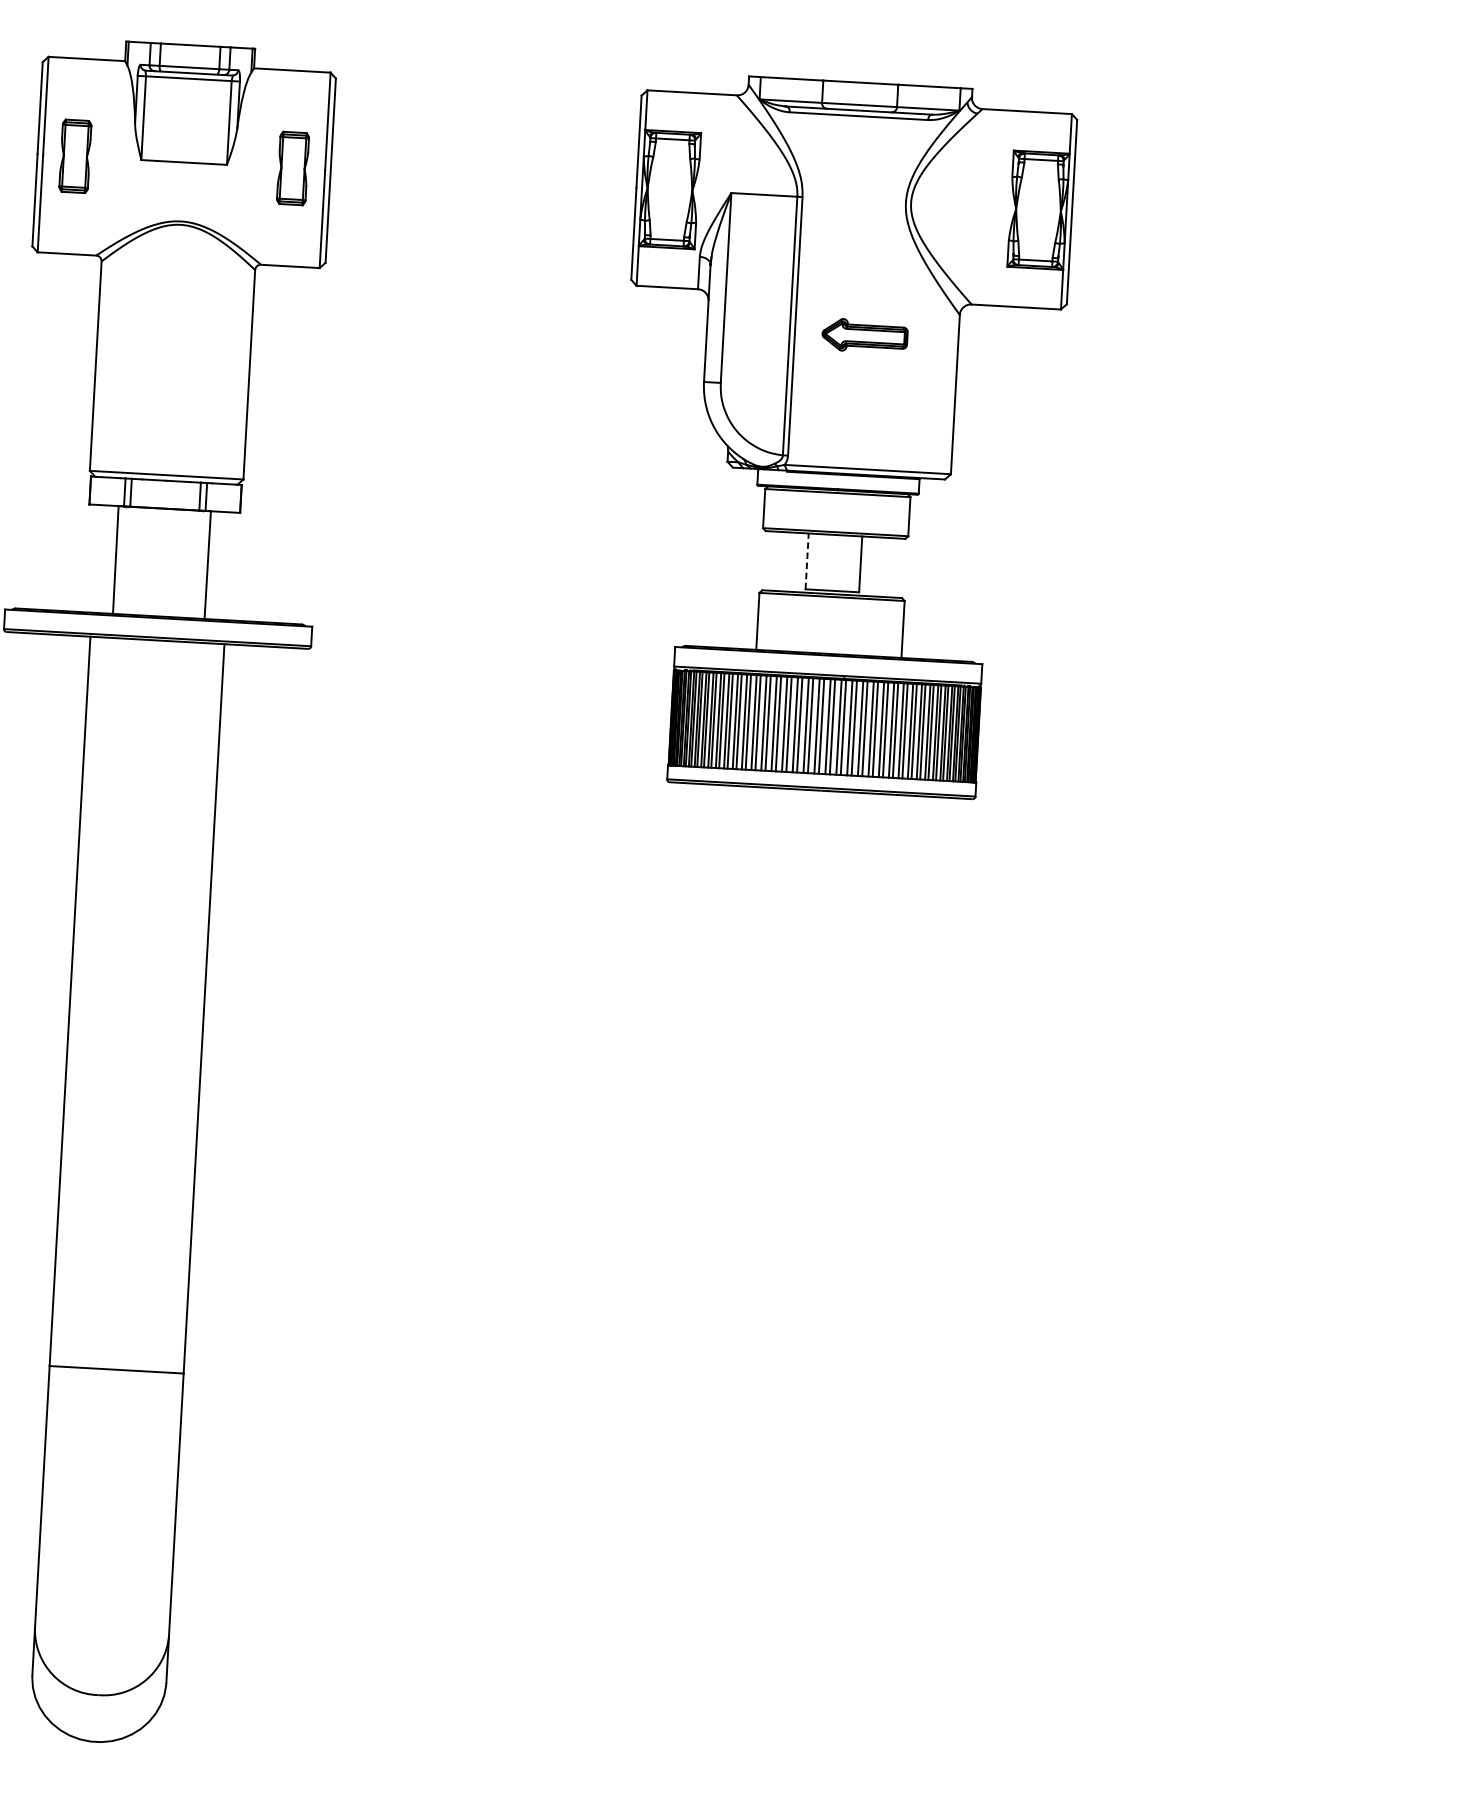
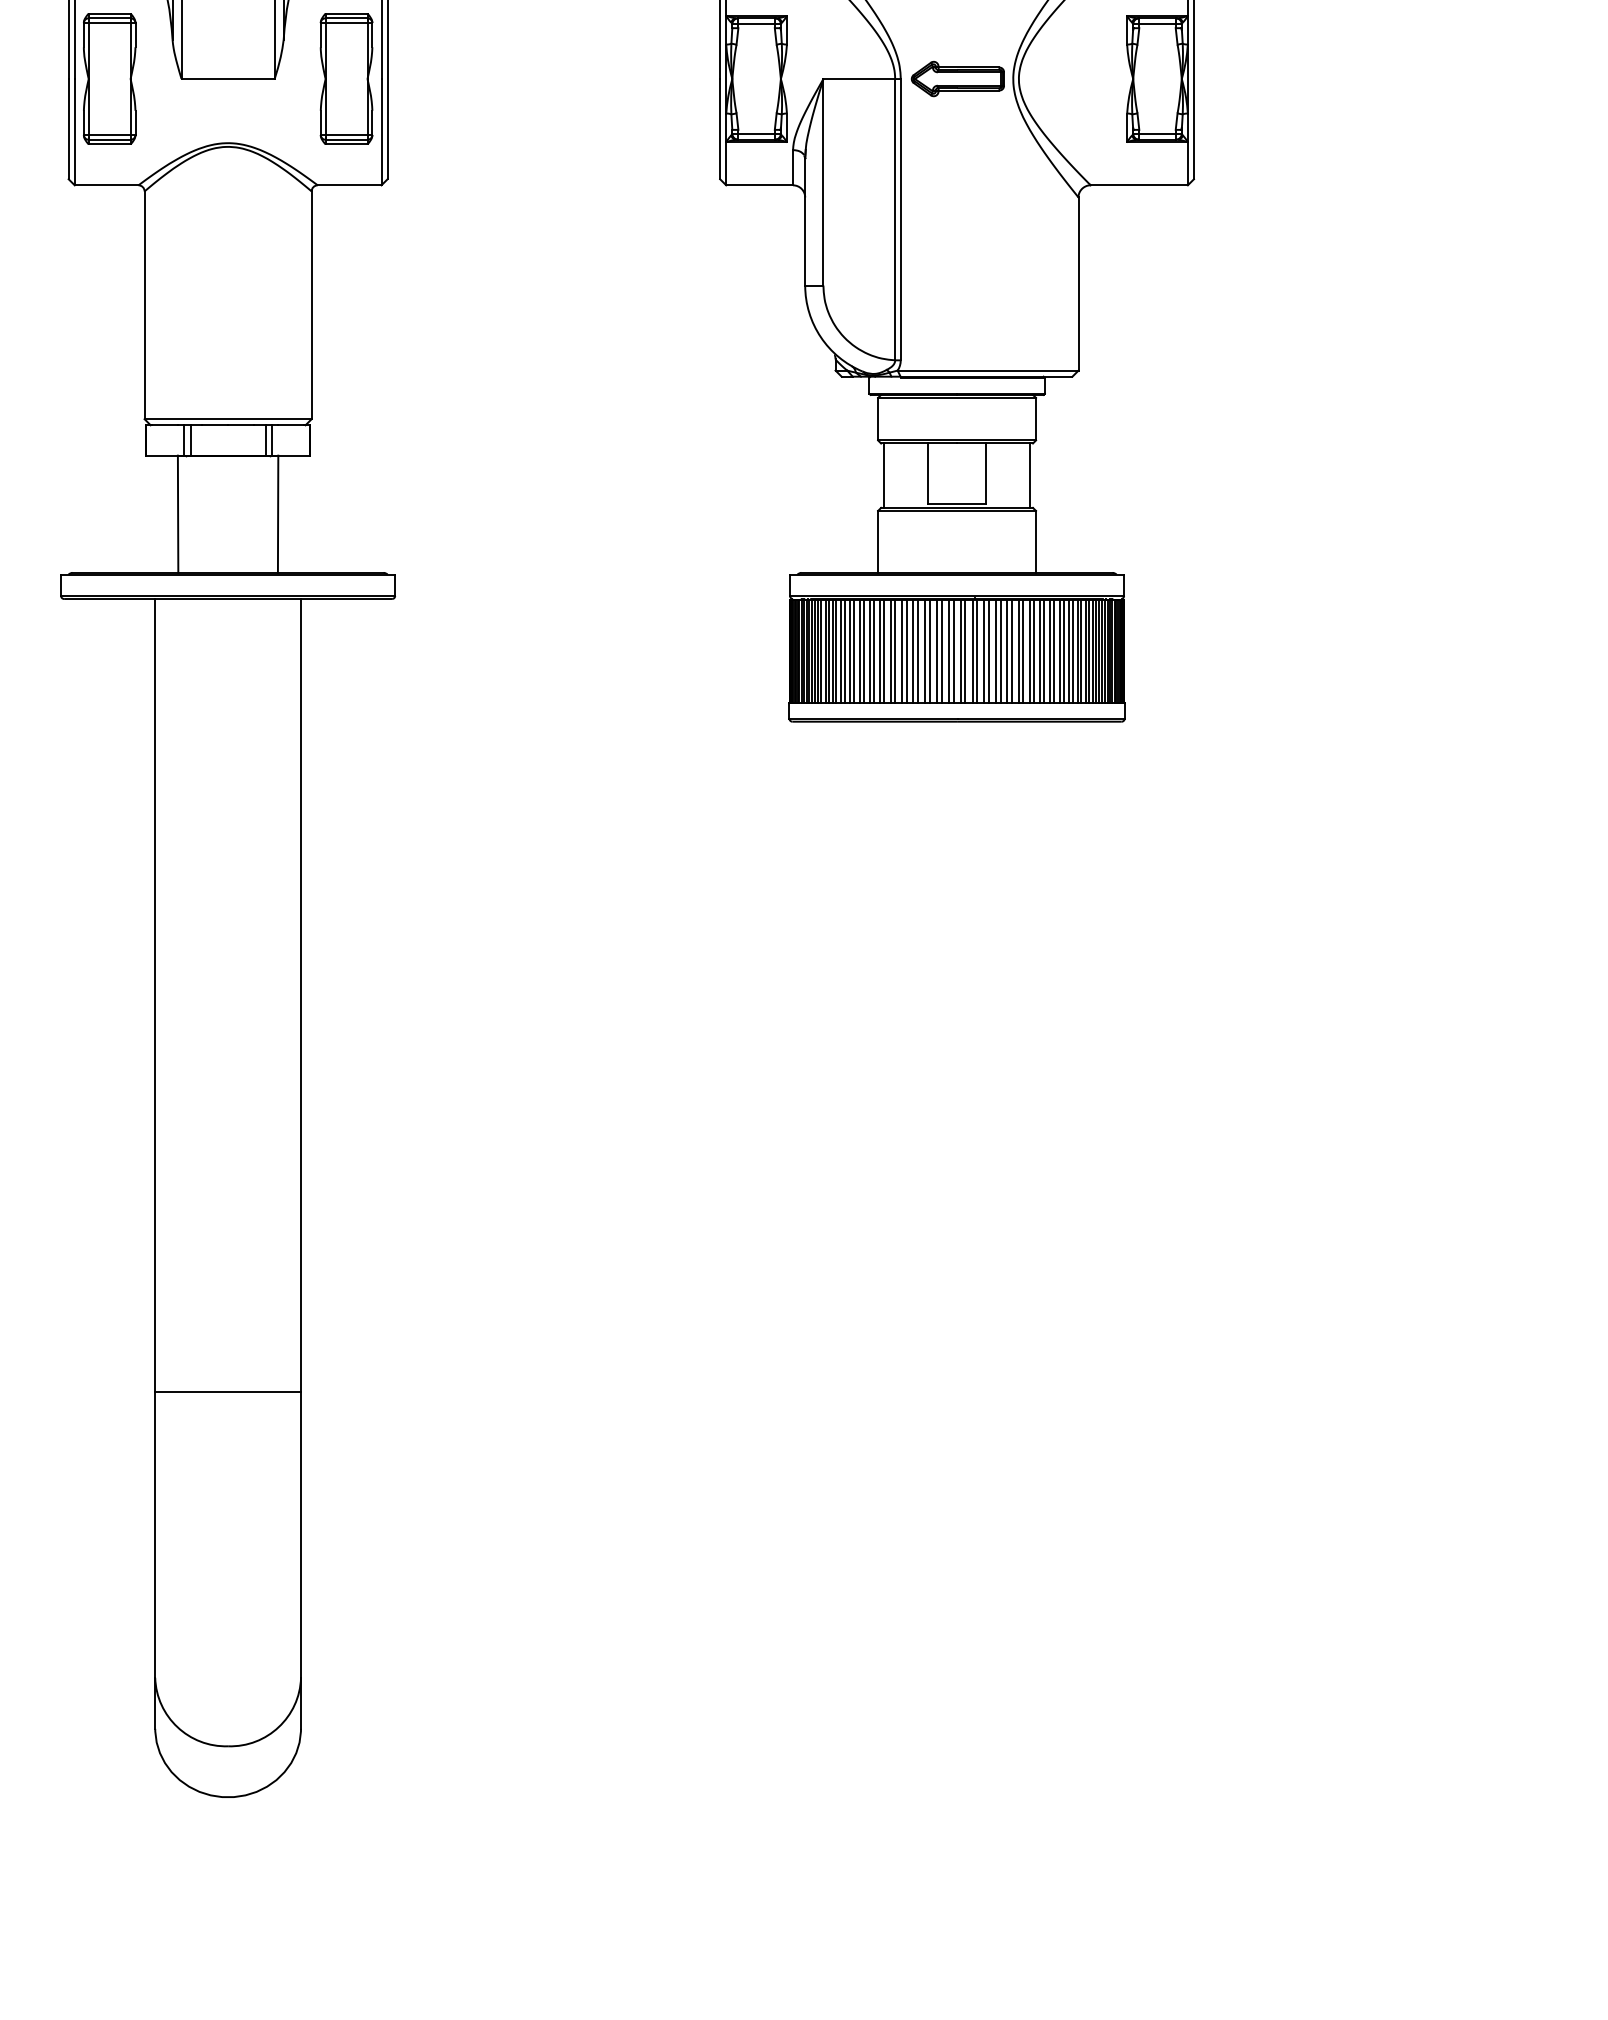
part: (75, 155) -> (109, 78), size x1.67
part: (293, 168) -> (346, 78), size x1.67
part: (864, 335) -> (957, 78), moved
line: (767, 560) -> (884, 475), added
line: (806, 561) -> (927, 473), dashed -> solid
line: (900, 568) -> (1029, 475), added

